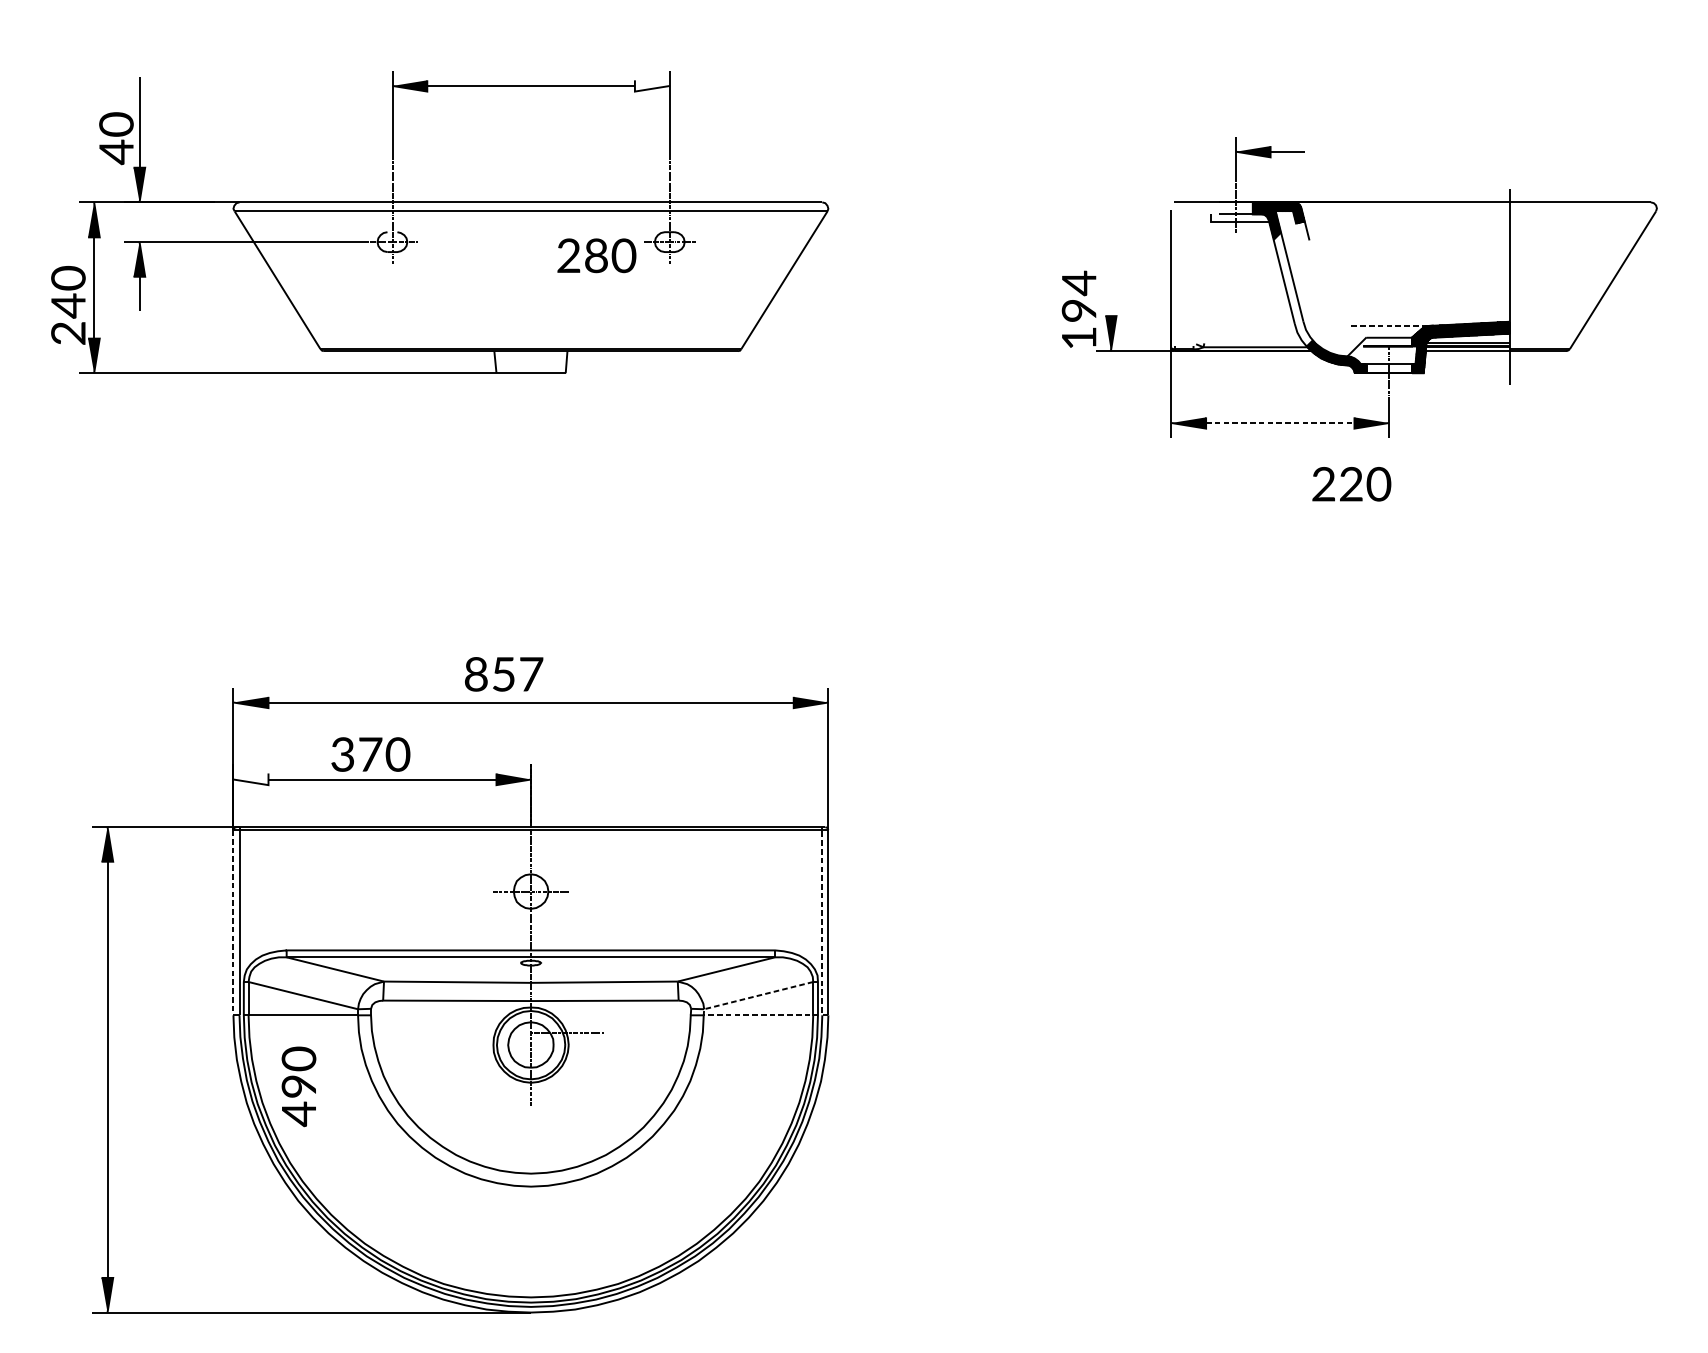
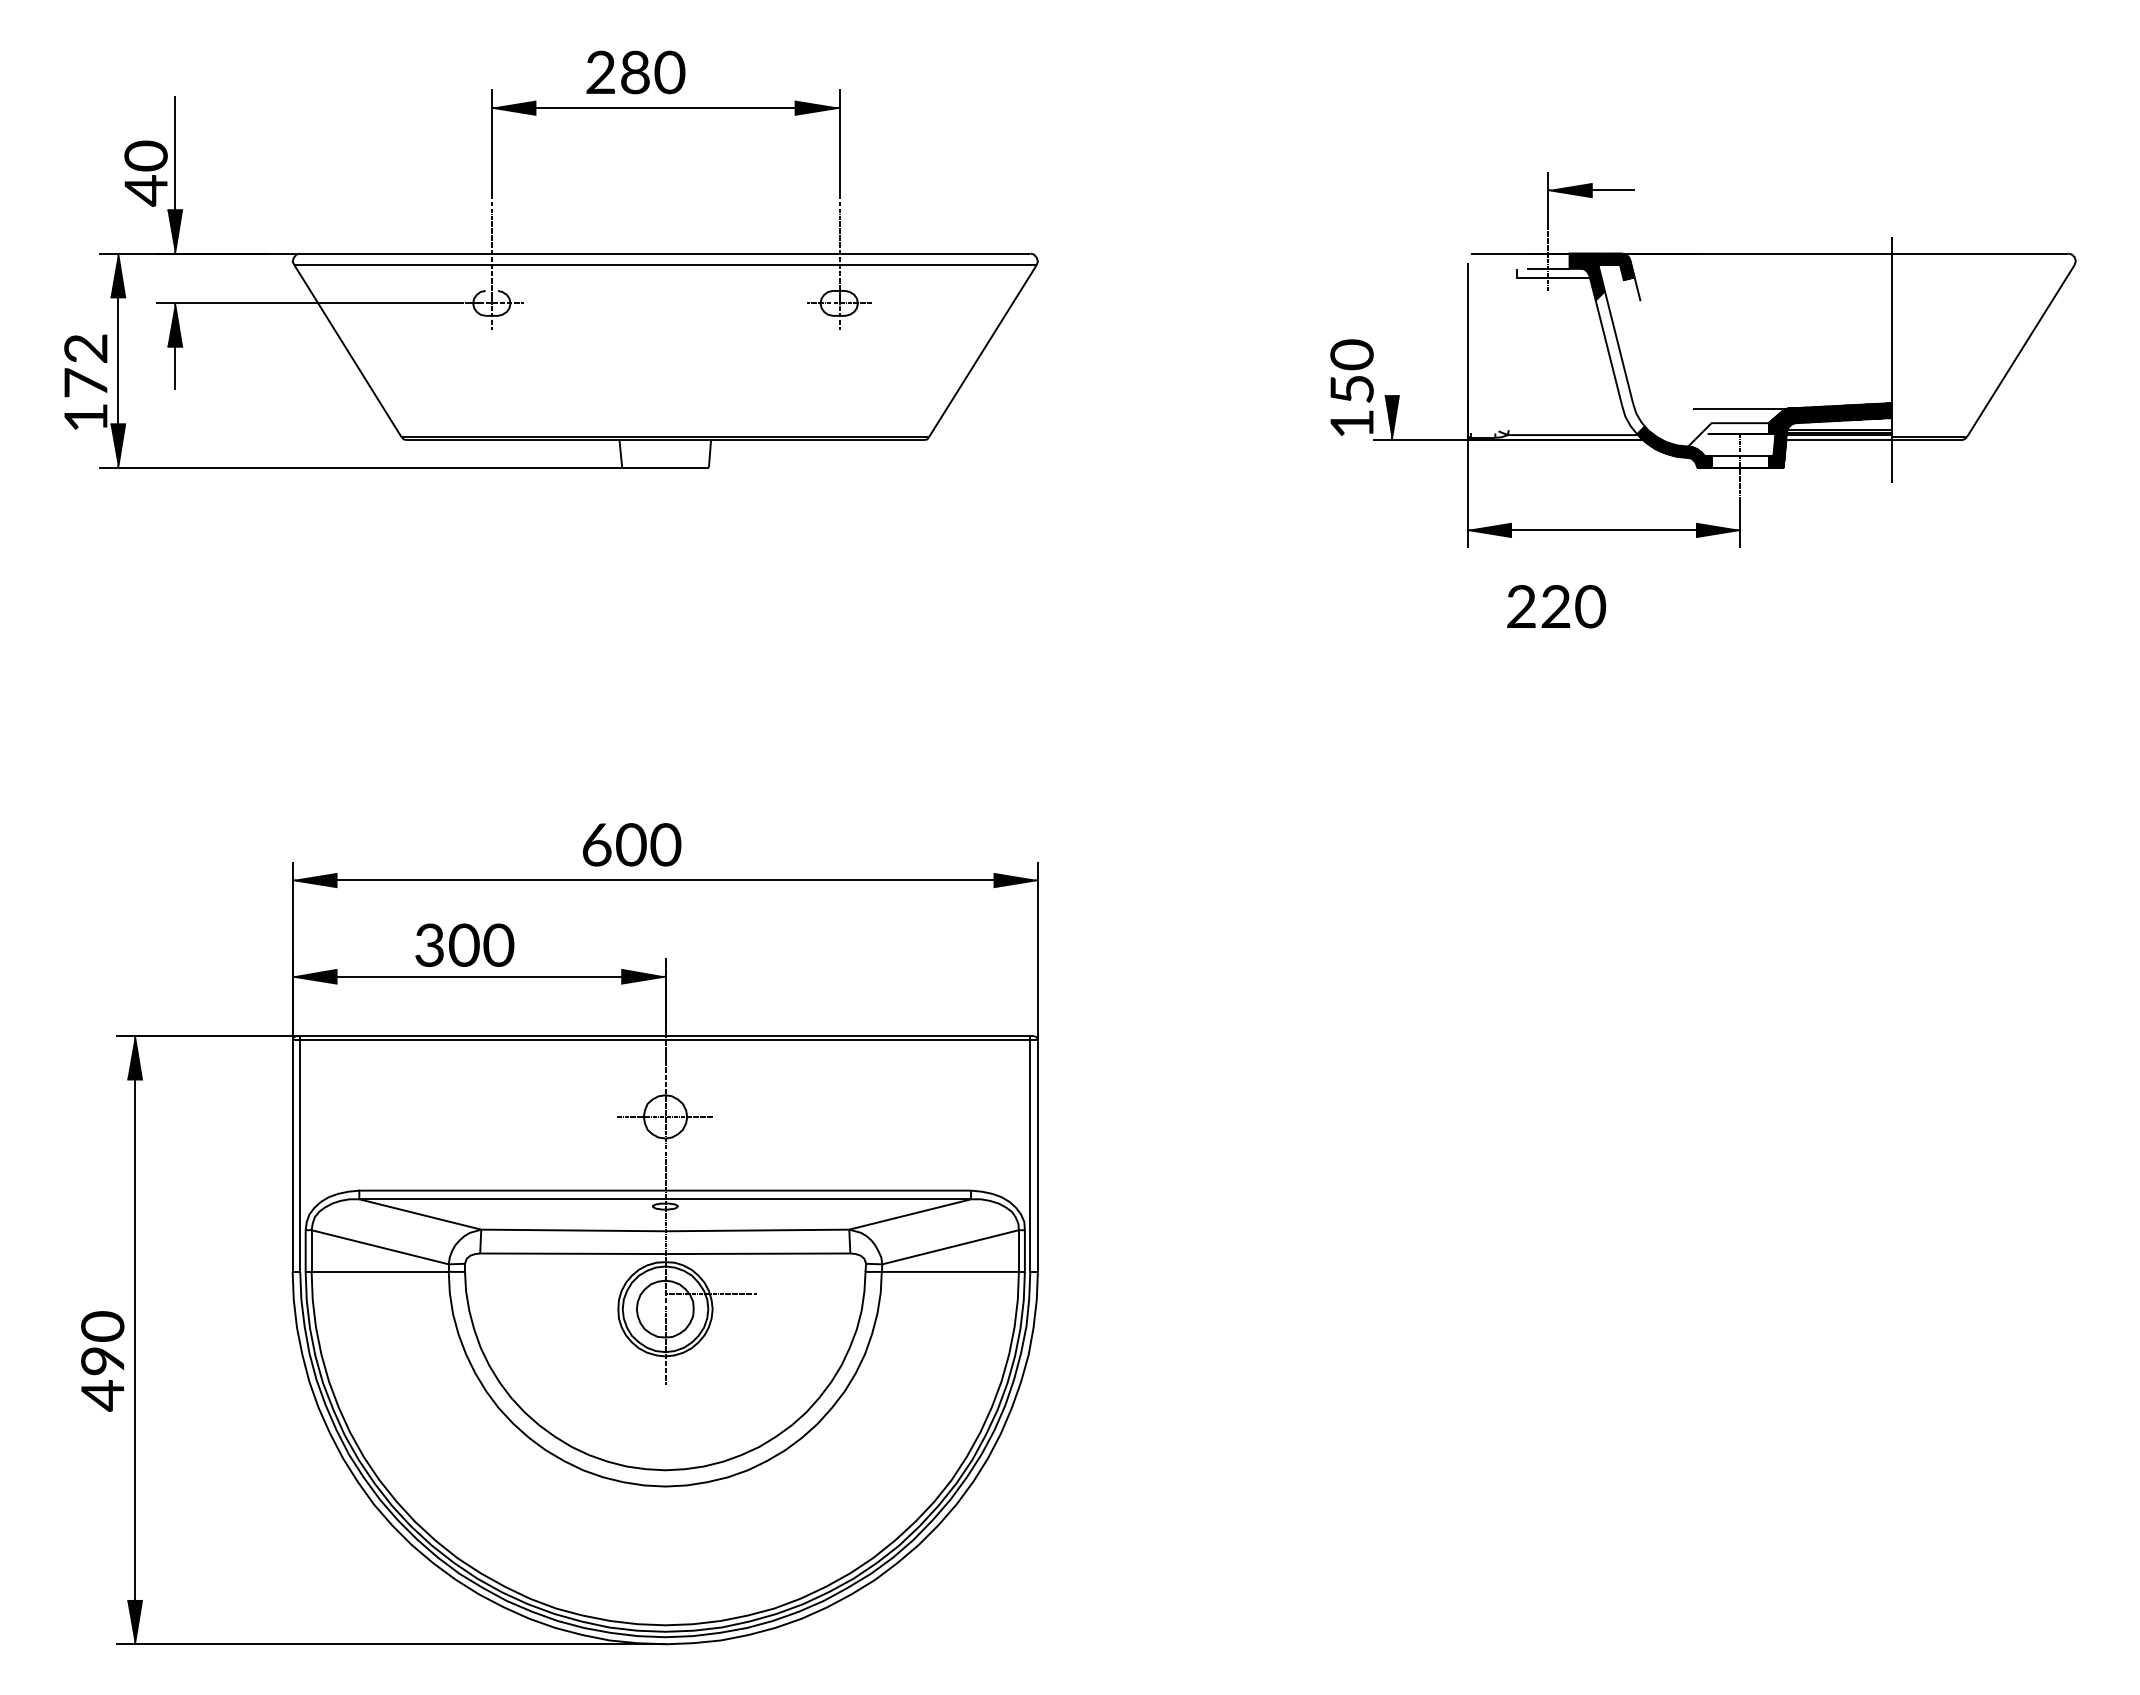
fill: (652, 85) -> (817, 107), added
text: (596, 255) -> (635, 72), moved
text: (1078, 296) -> (1351, 371), 194 -> 150
text: (68, 305) -> (85, 382), 240 -> 172
line: (1389, 326) -> (1740, 408), dashed -> solid
line: (1279, 422) -> (1603, 529), dashed -> solid
text: (1351, 484) -> (1556, 606), moved
text: (503, 674) -> (631, 844), 857 -> 600
text: (370, 753) -> (464, 944), 370 -> 300
fill: (250, 778) -> (314, 975), added
line: (233, 922) -> (292, 1155), dashed -> solid
line: (822, 925) -> (1030, 1159), dashed -> solid
line: (704, 1011) -> (882, 1267), dashed -> solid
text: (298, 1086) -> (102, 1361), moved

